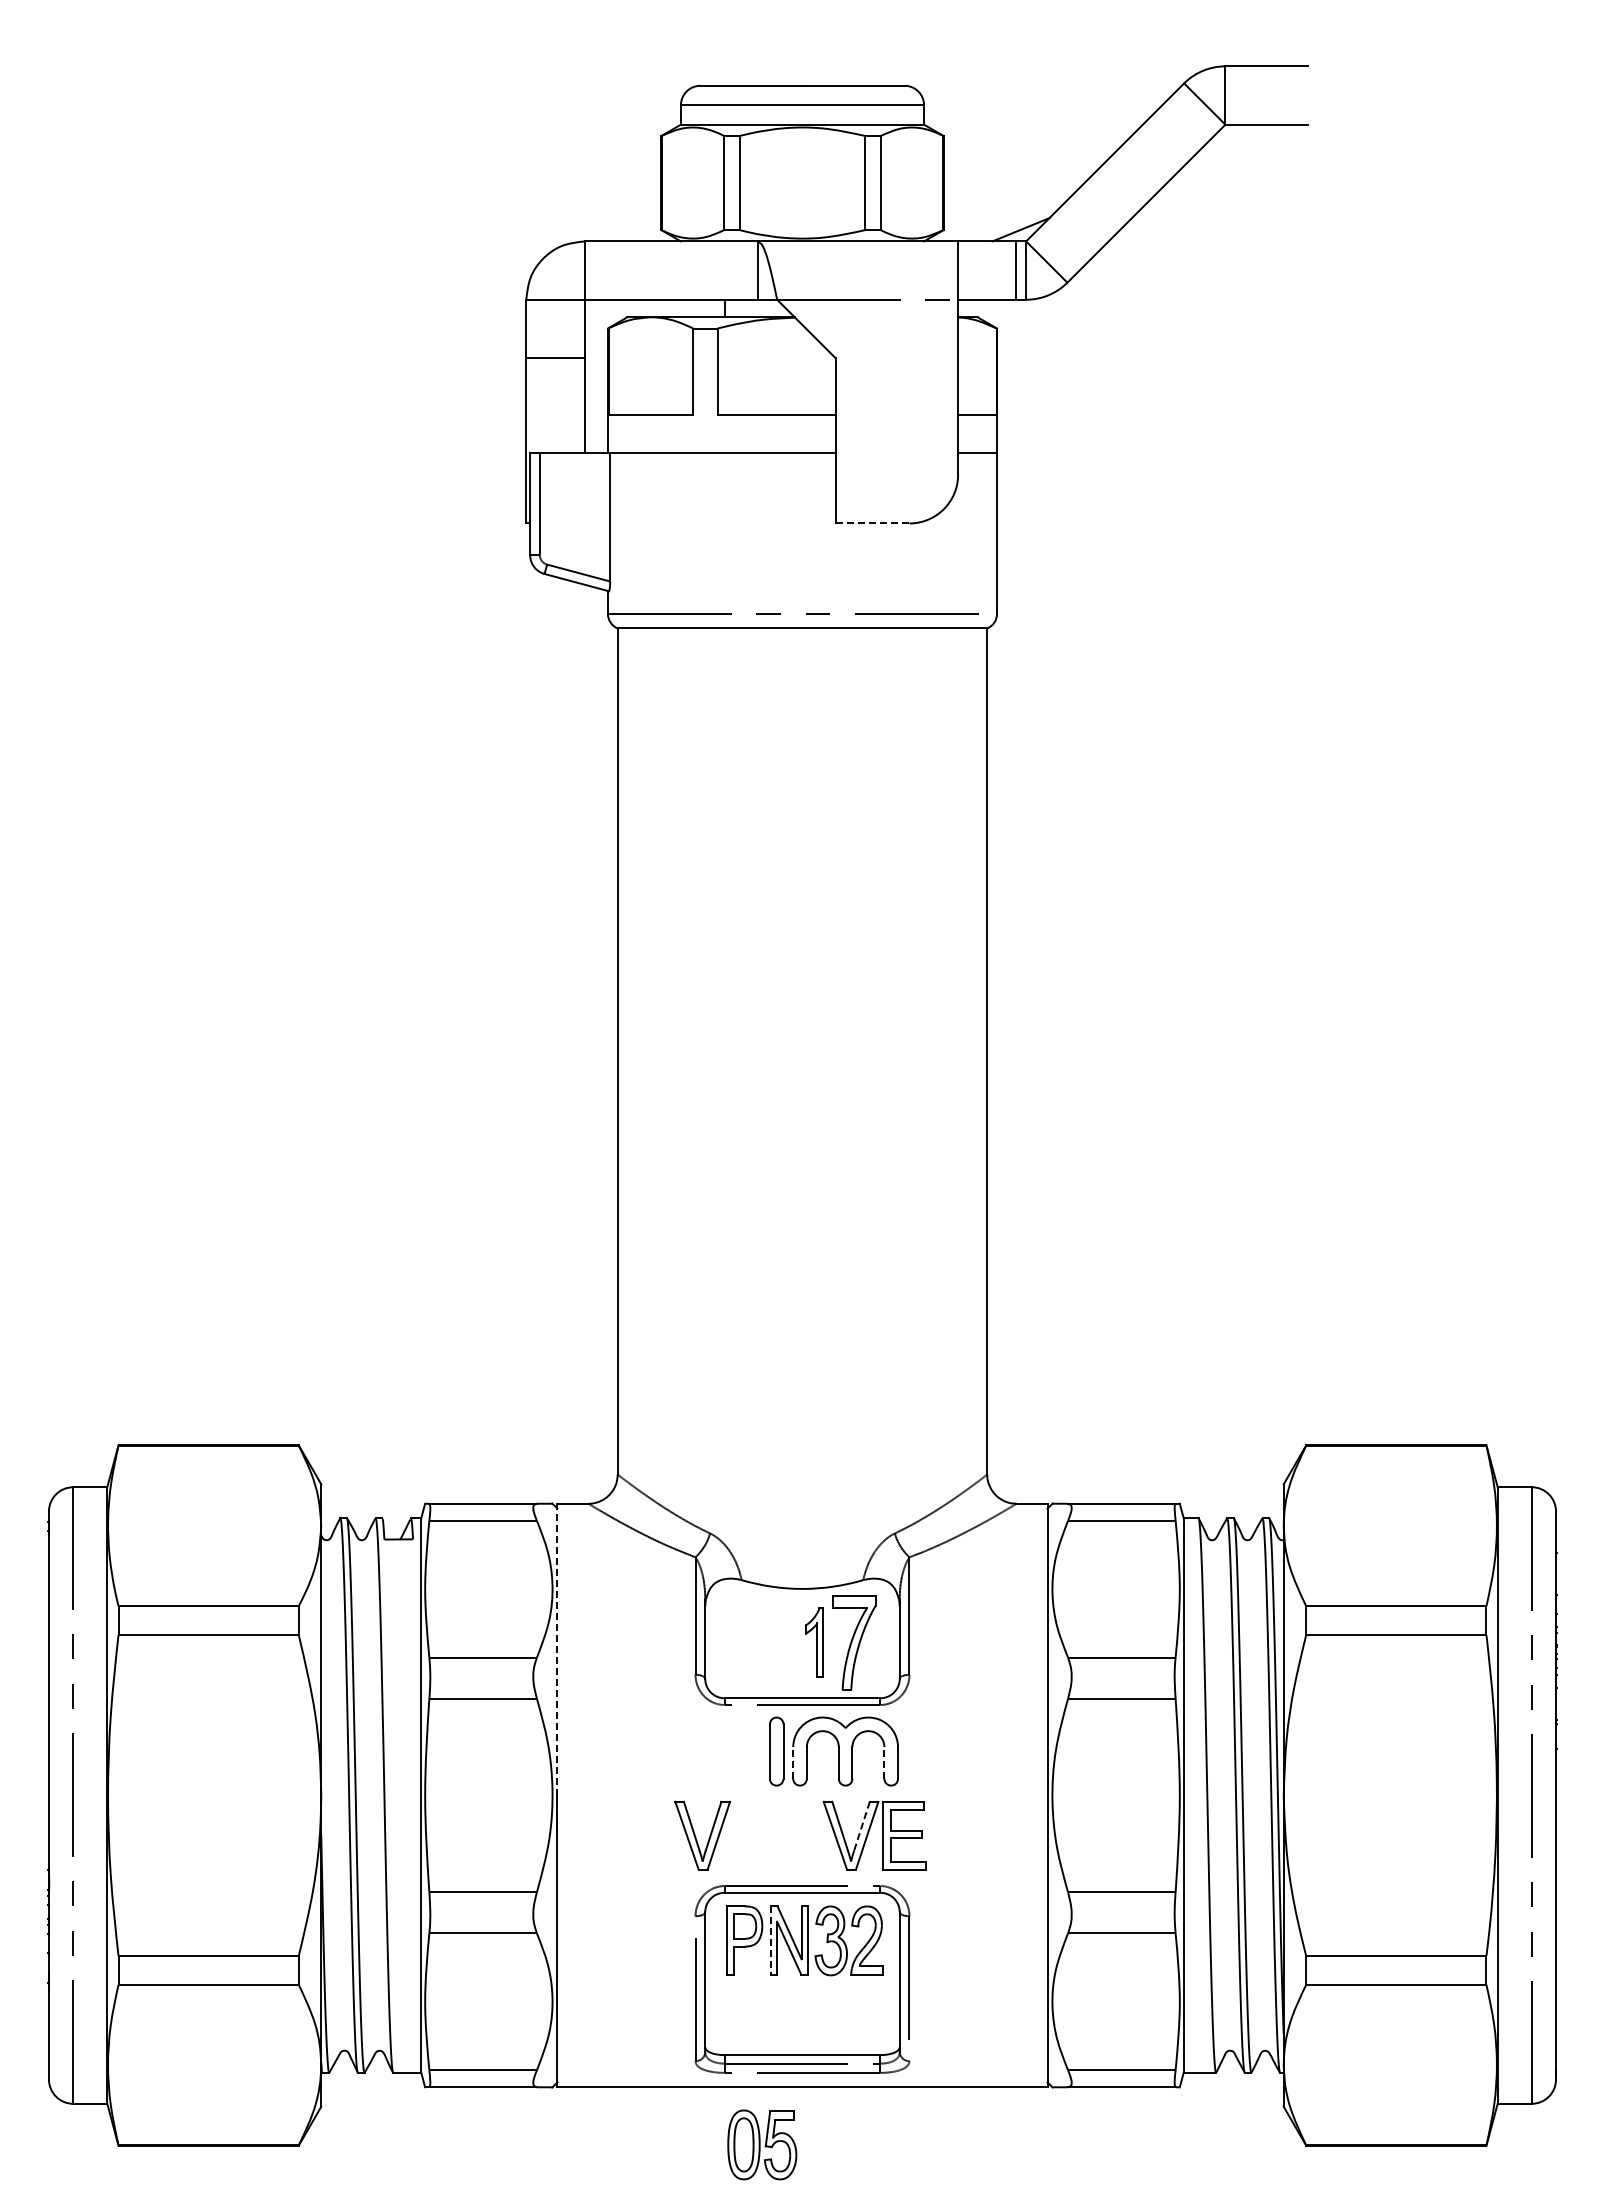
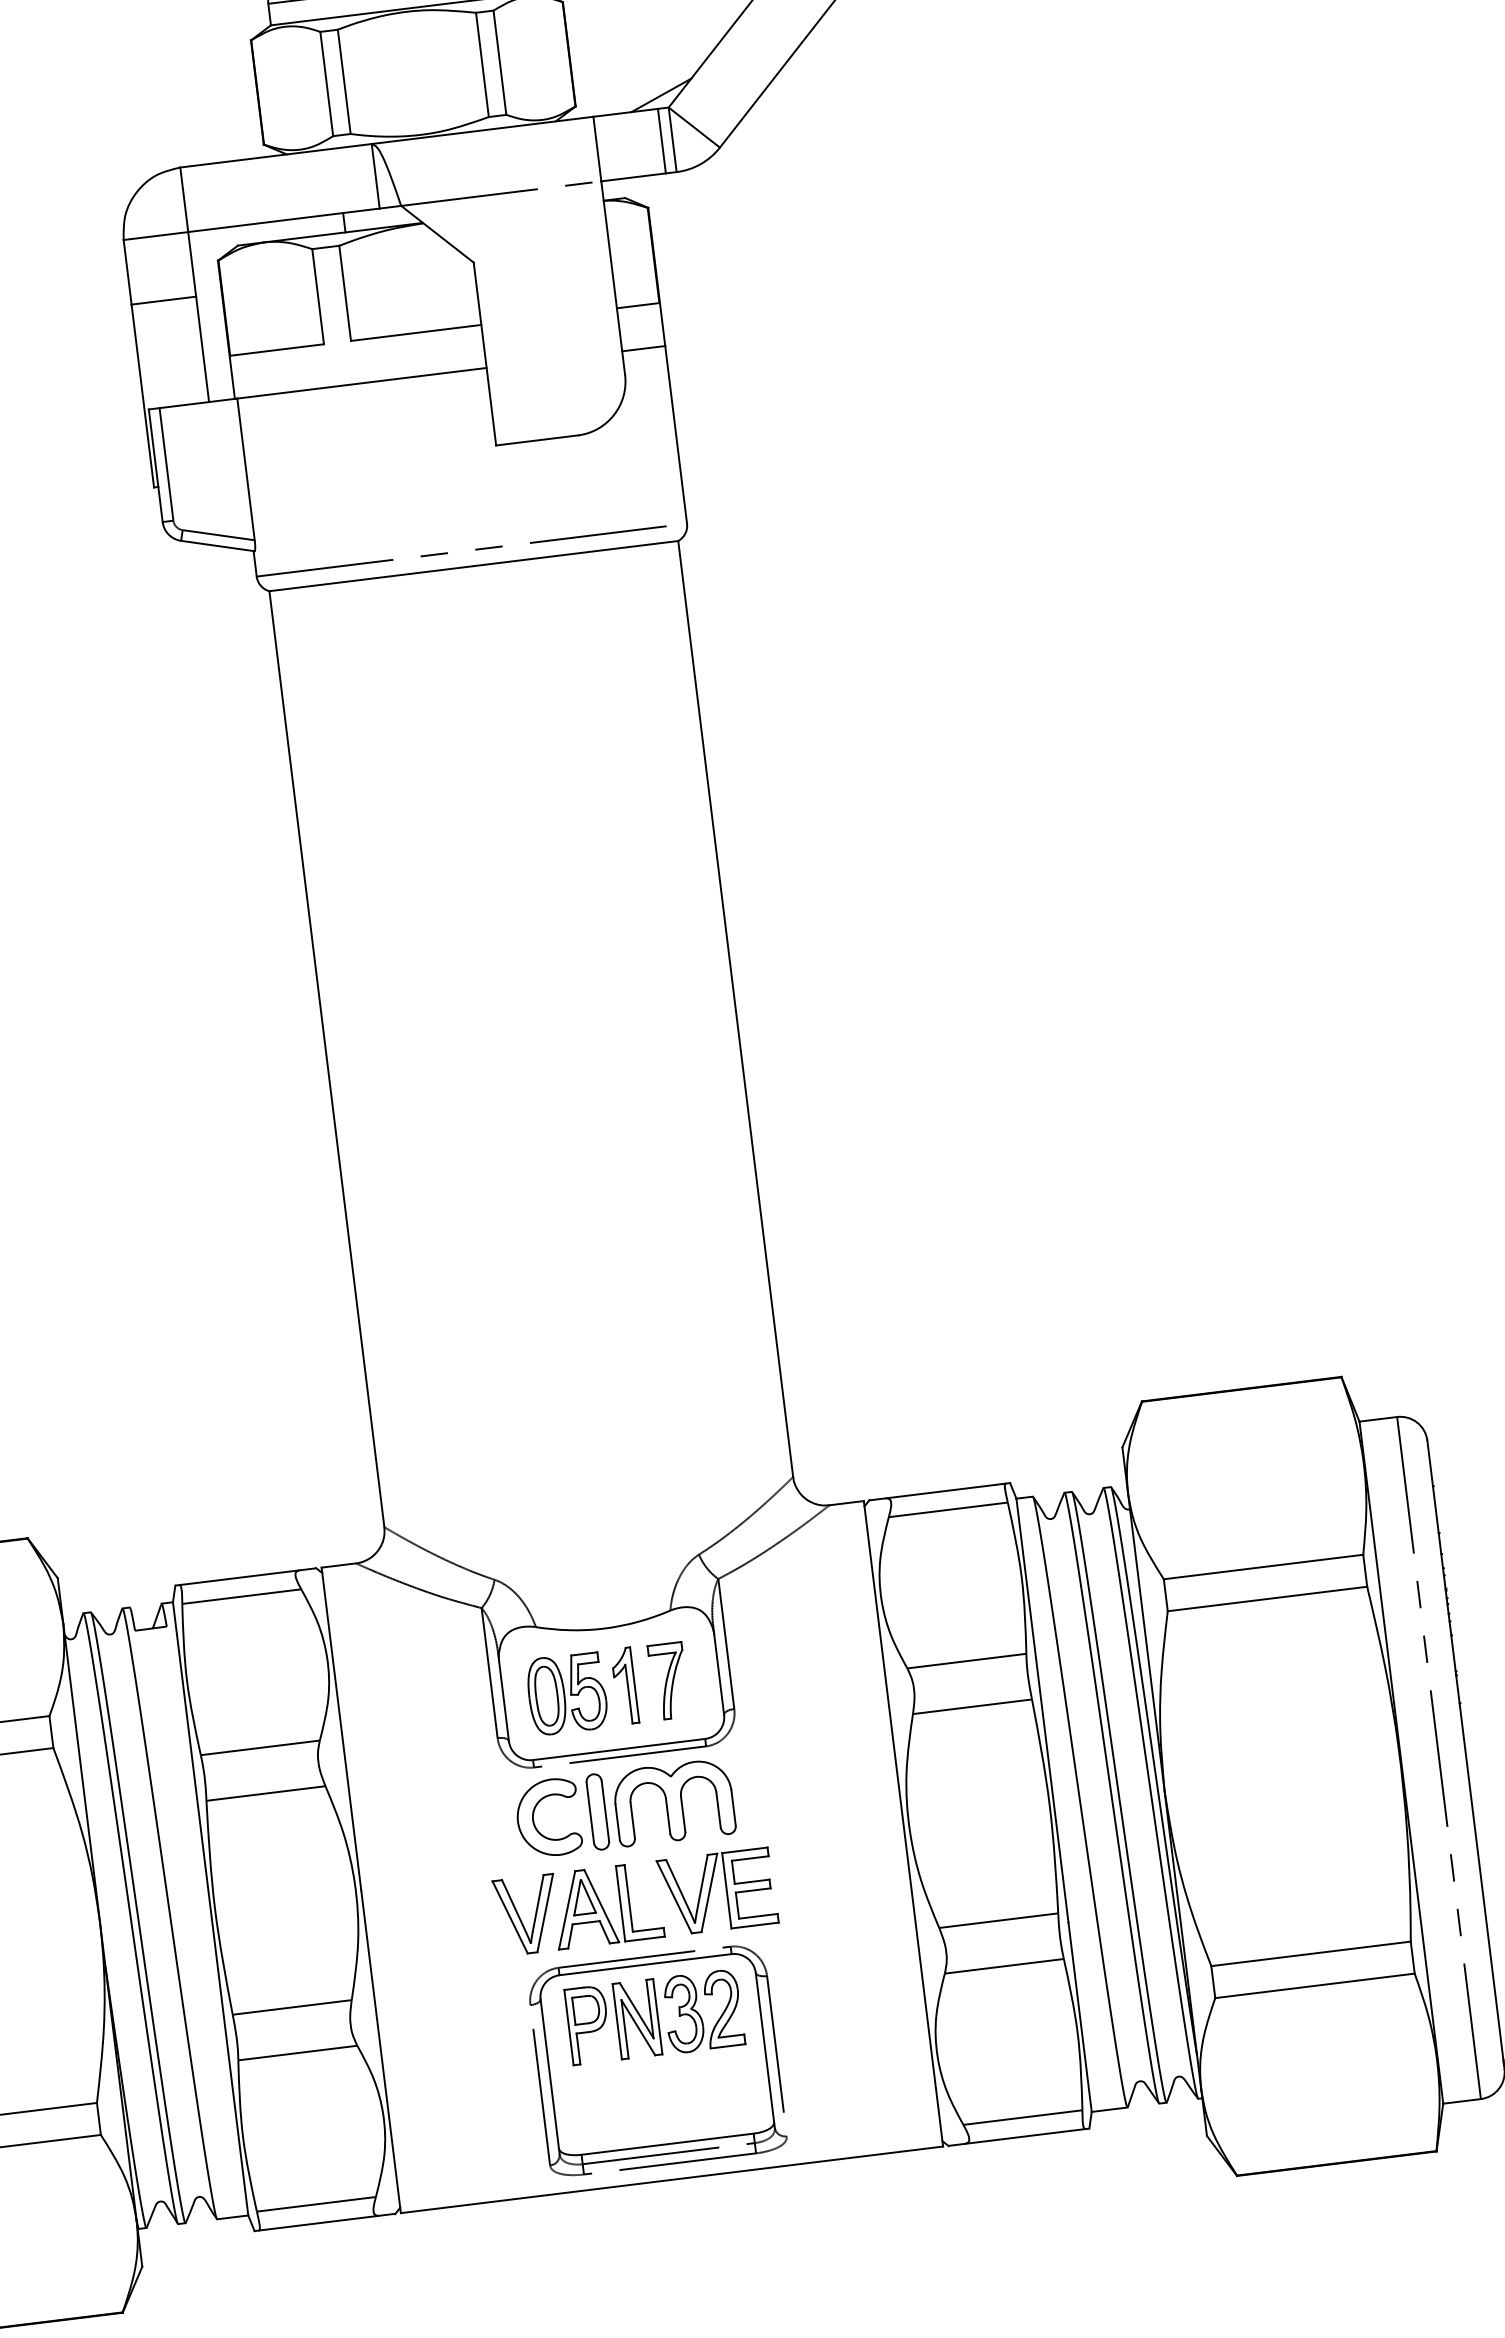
line: (872, 523) -> (537, 440), dashed -> solid
part: (854, 1642) -> (669, 1680), size x0.71
line: (557, 1649) -> (341, 1728), dashed -> solid
part: (719, 1750) -> (534, 1818), added
line: (793, 1762) -> (617, 1821), dashed -> solid
line: (884, 1762) -> (718, 1809), dashed -> solid
line: (862, 1826) -> (702, 1883), dashed -> solid
part: (774, 1835) -> (606, 1905), added
line: (771, 1940) -> (617, 2021), dashed -> solid
part: (762, 2144) -> (567, 1693), moved

